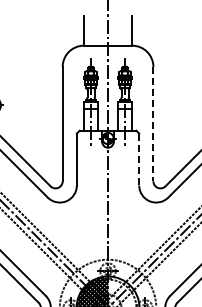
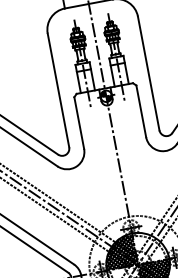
line: (153, 124) -> (148, 73), dashed -> solid
line: (139, 159) -> (141, 111), dashed -> solid

